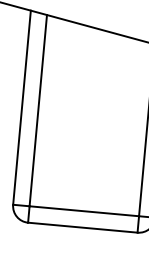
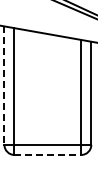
line: (21, 109) -> (4, 86), solid -> dashed
line: (83, 227) -> (48, 154), solid -> dashed

